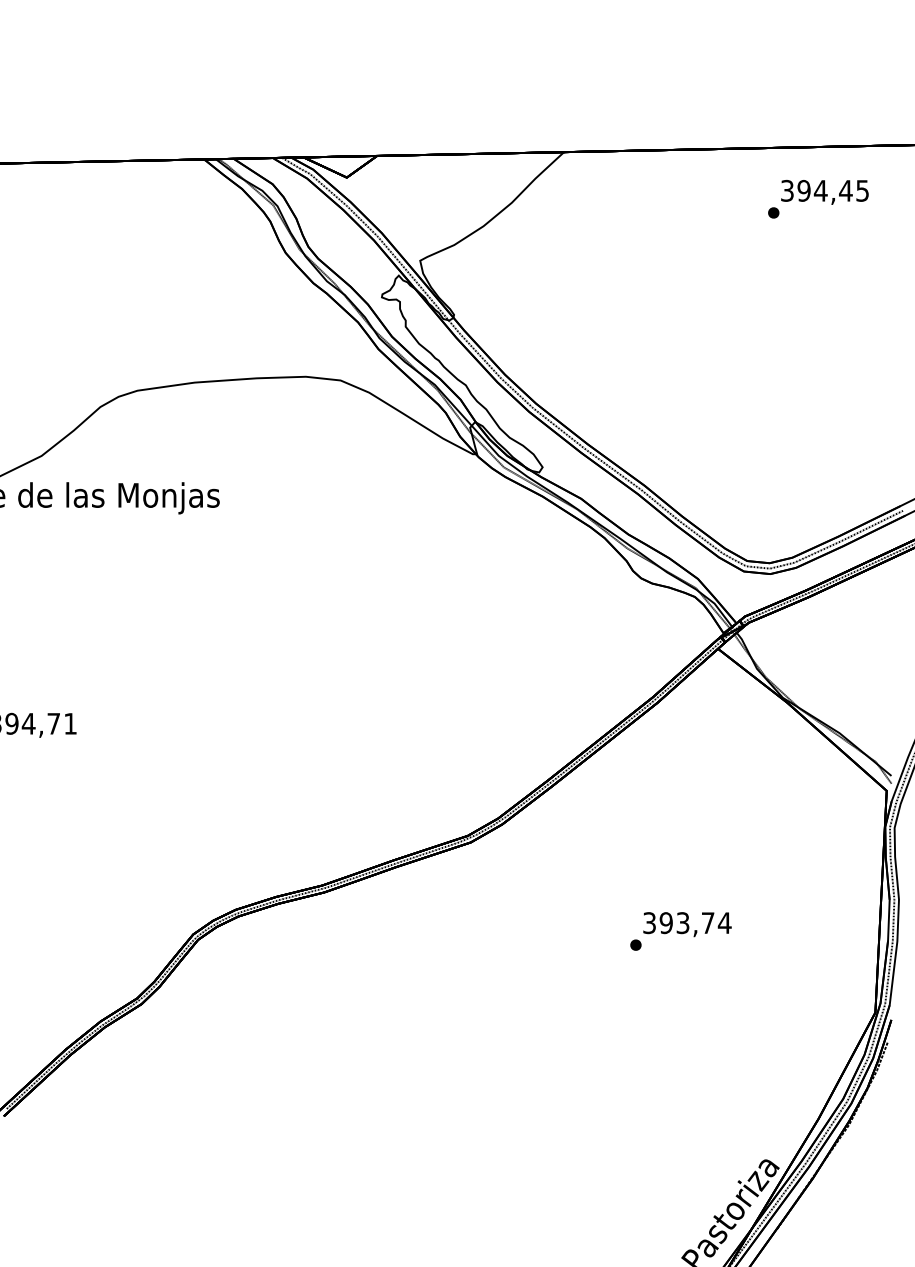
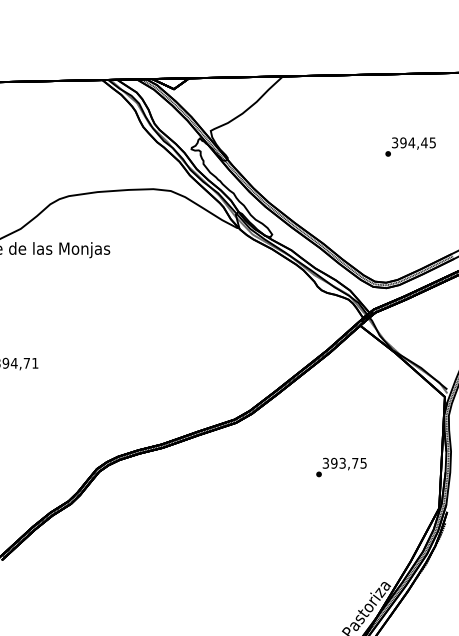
text: (818, 198) -> (410, 146), moved
text: (724, 923) -> (363, 463), 393,74 -> 393,75

